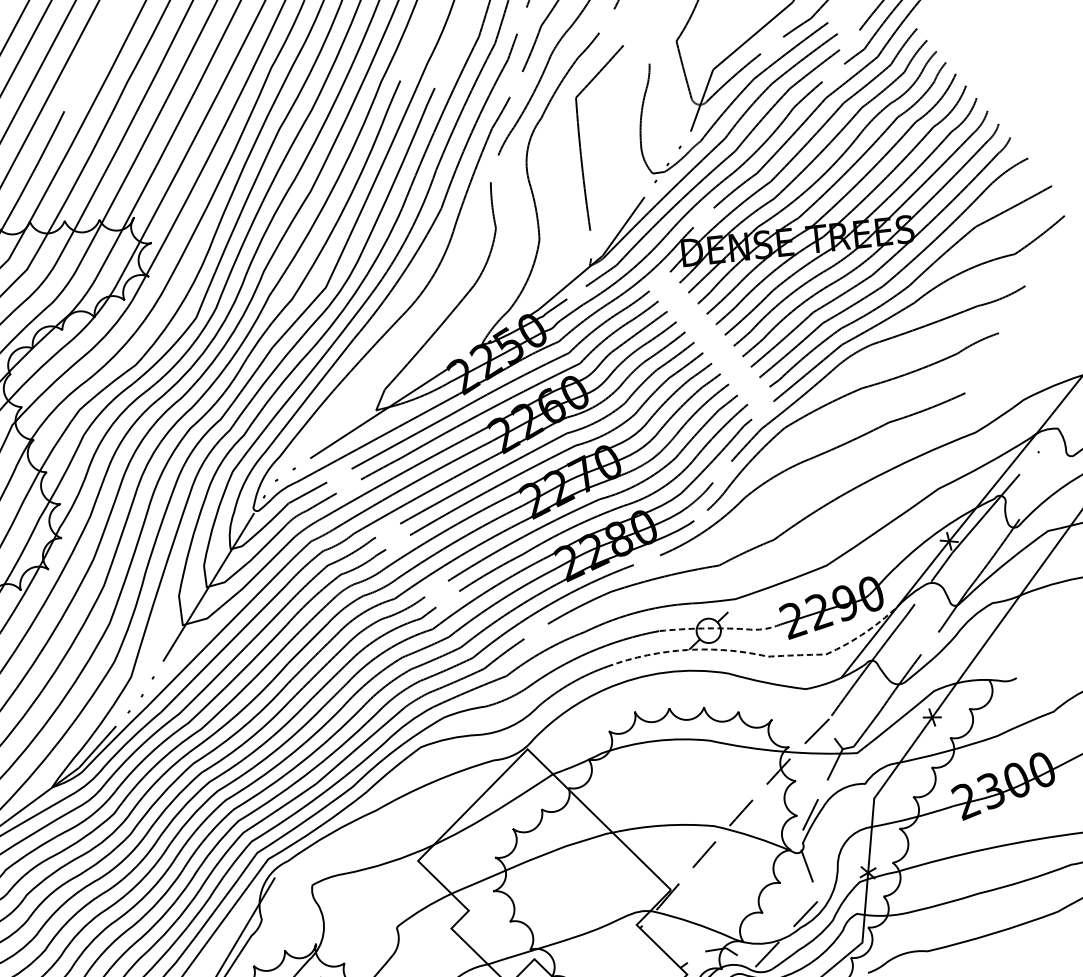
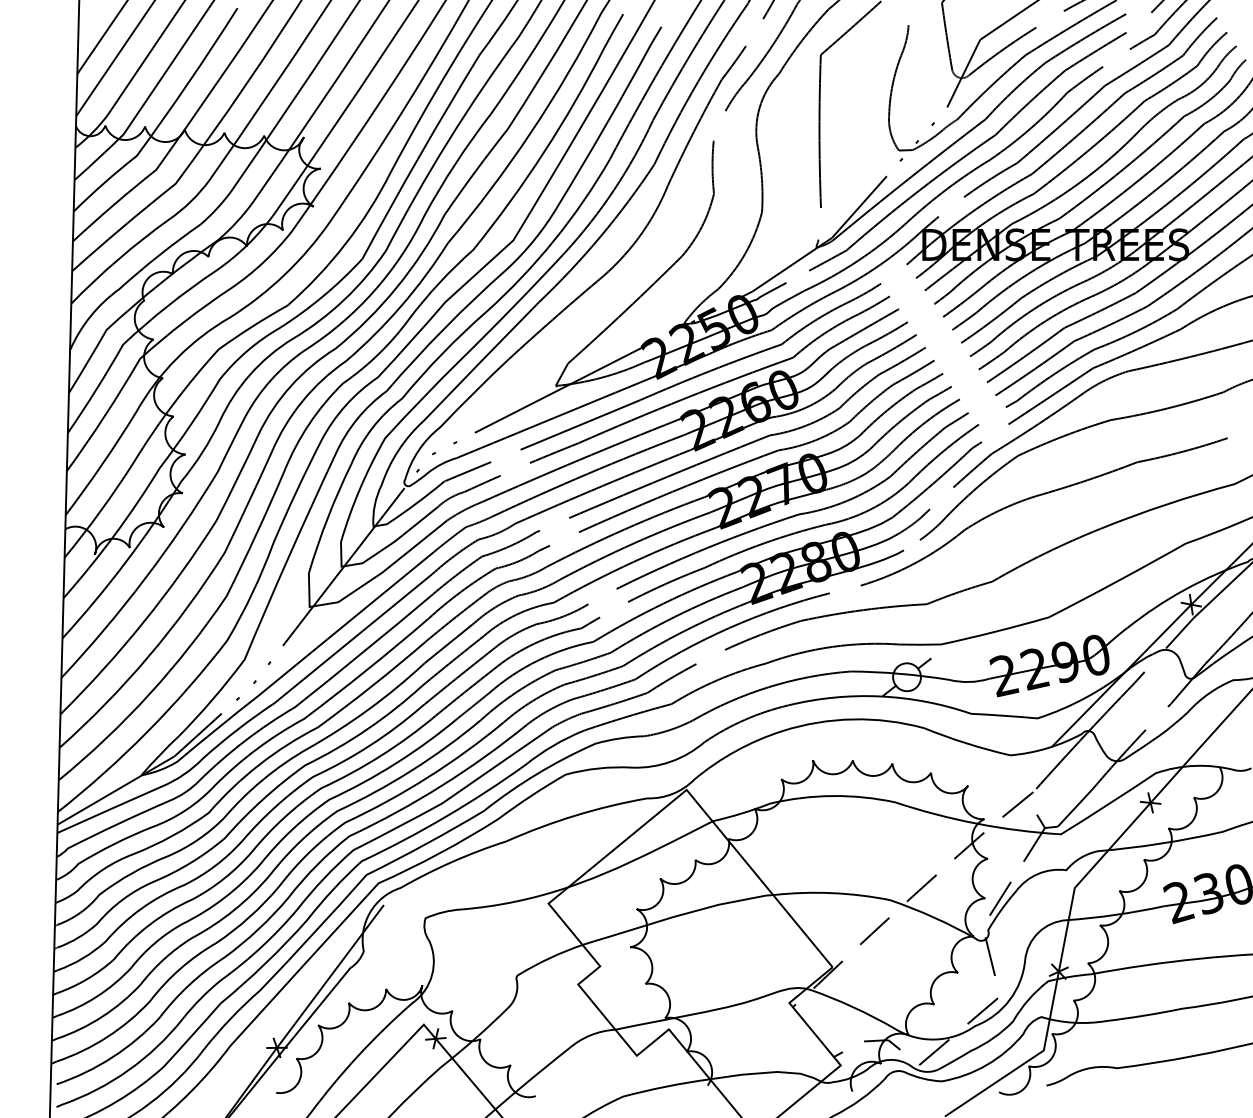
line: (722, 628) -> (922, 676), dashed -> solid
line: (761, 655) -> (963, 711), dashed -> solid

